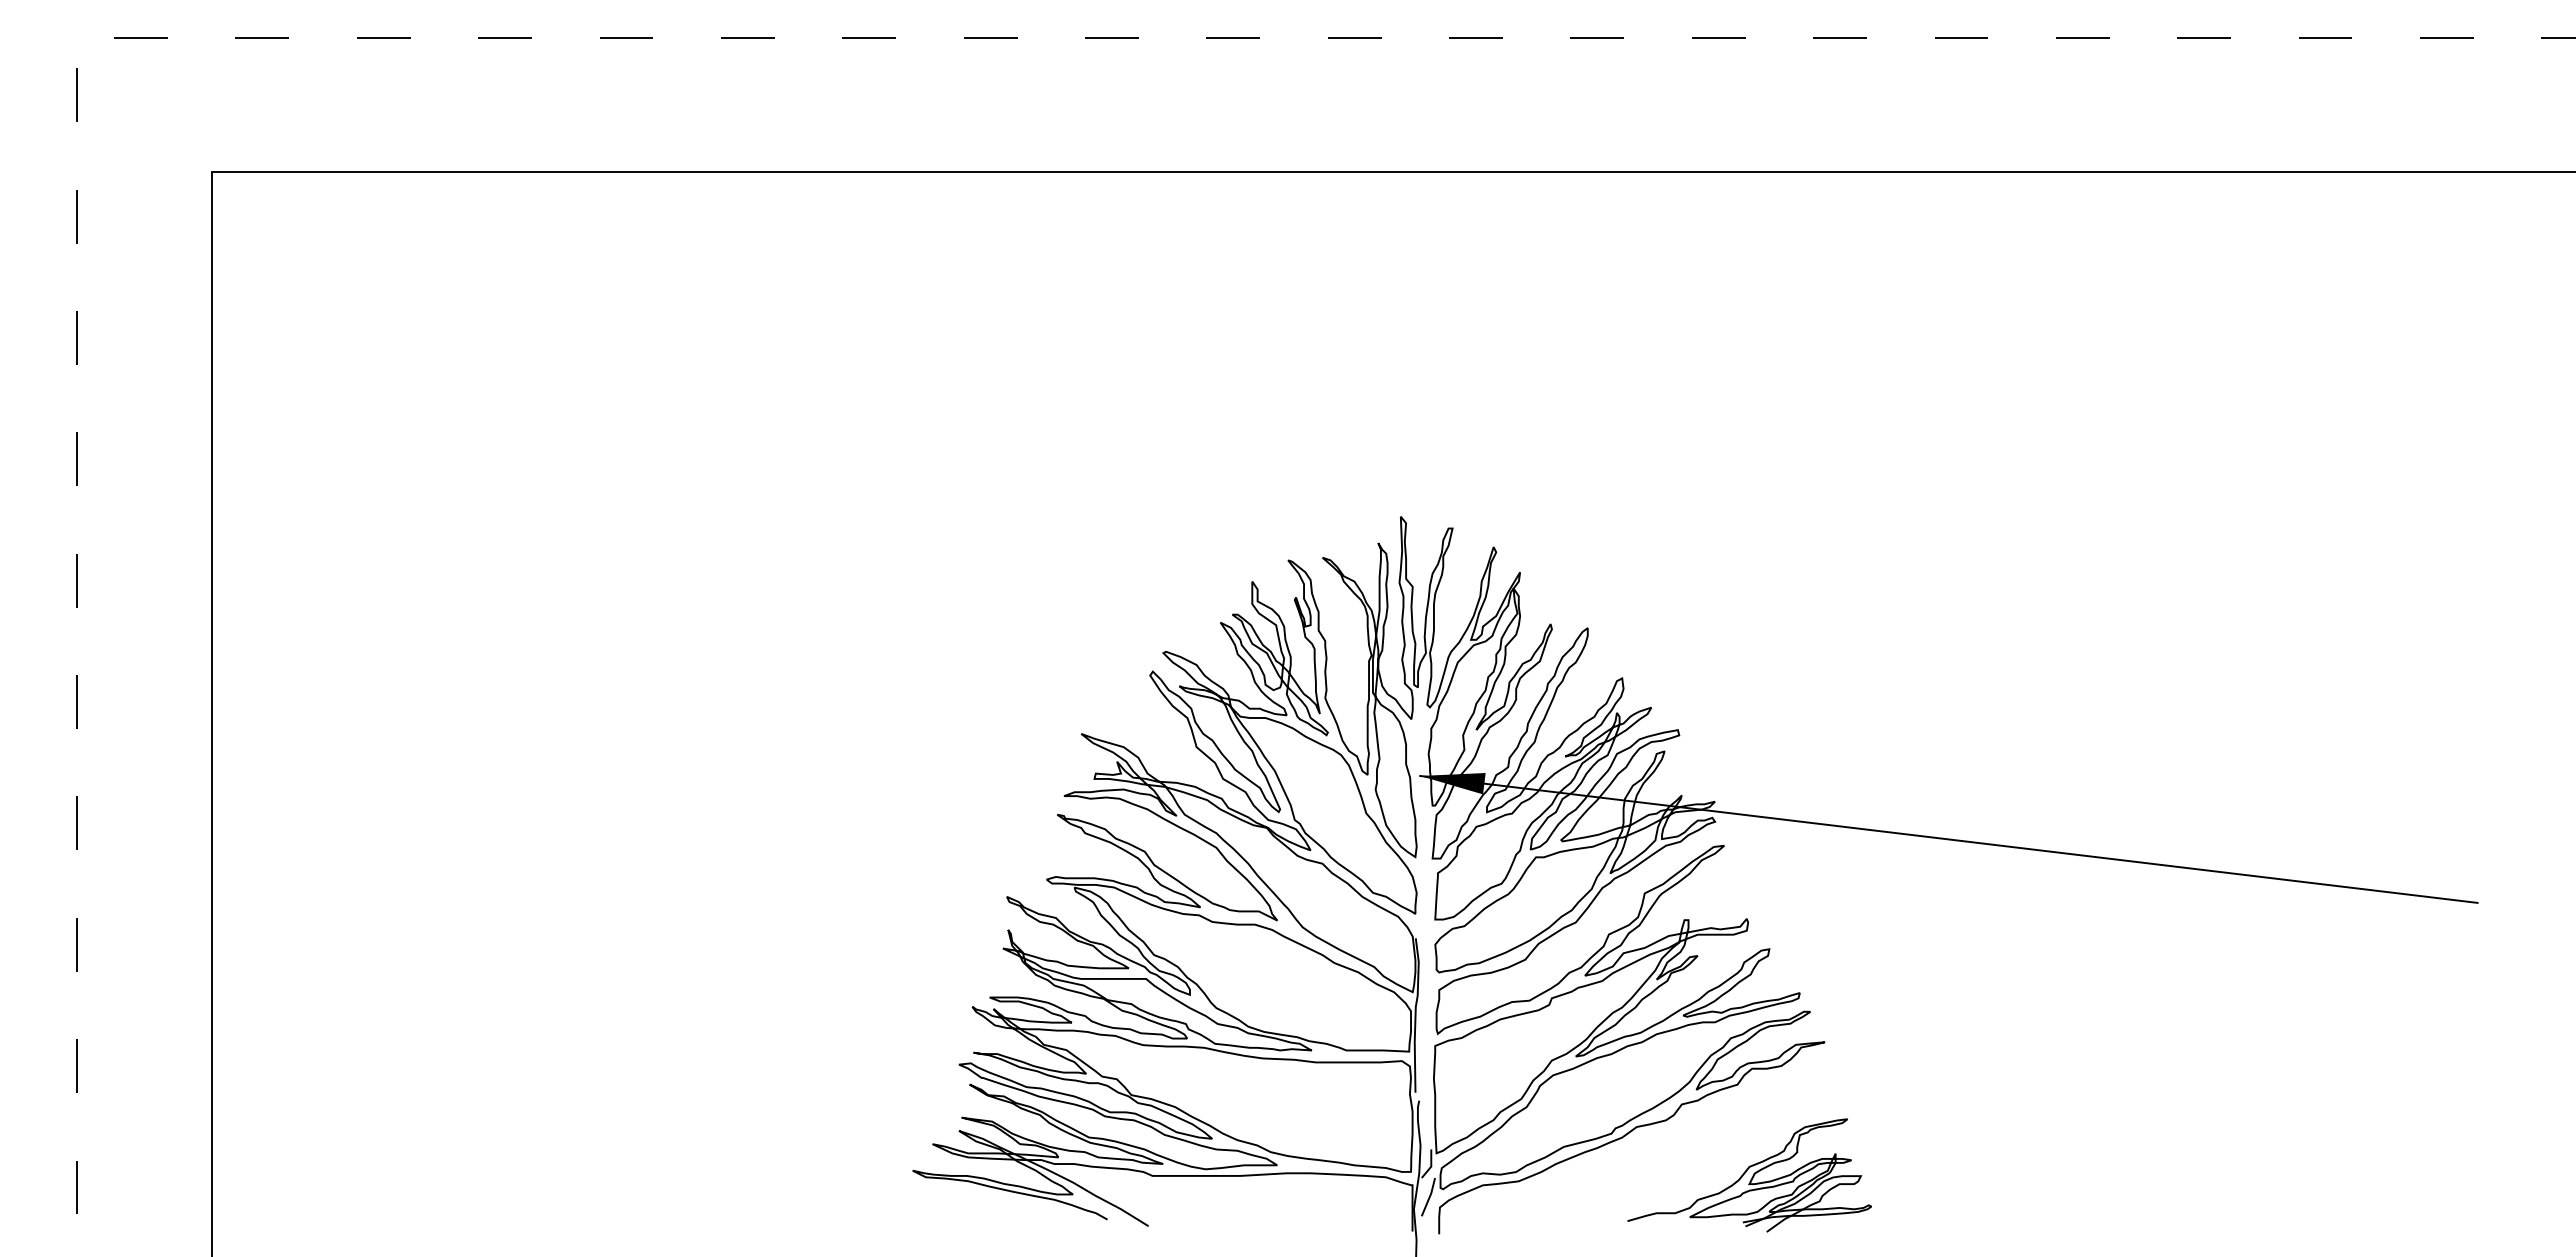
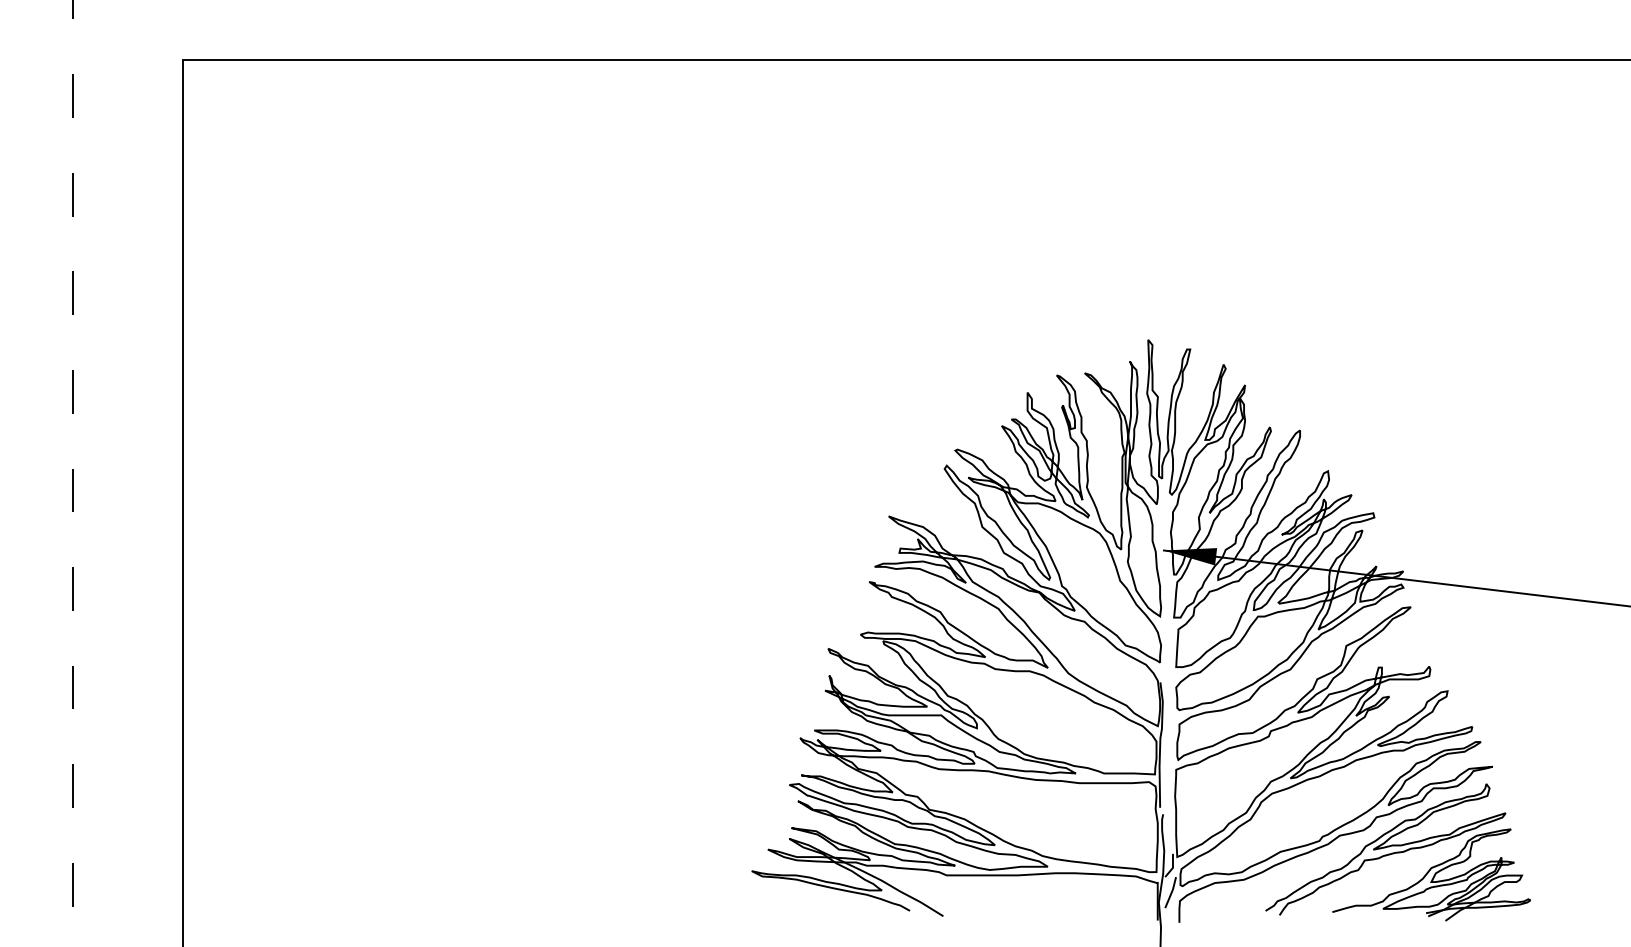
curve: (1693, 1142) -> (1385, 848), added

